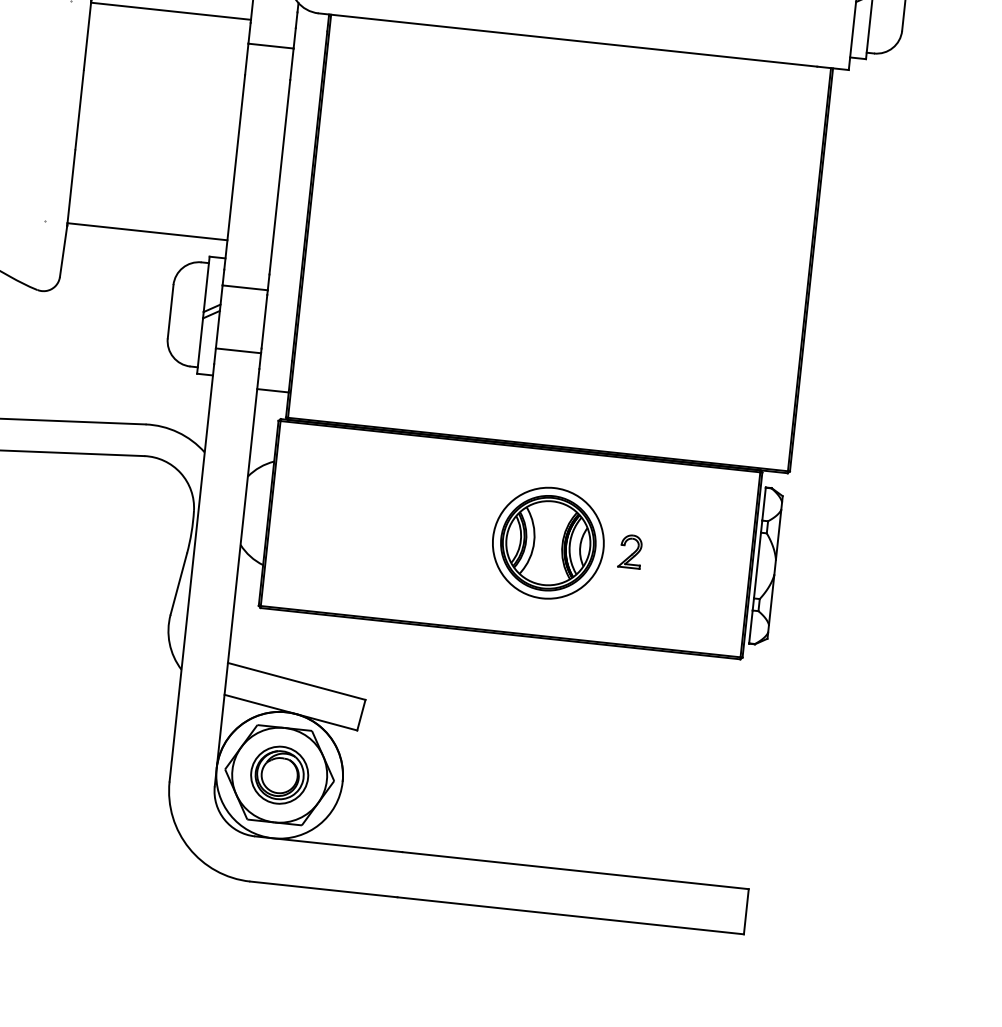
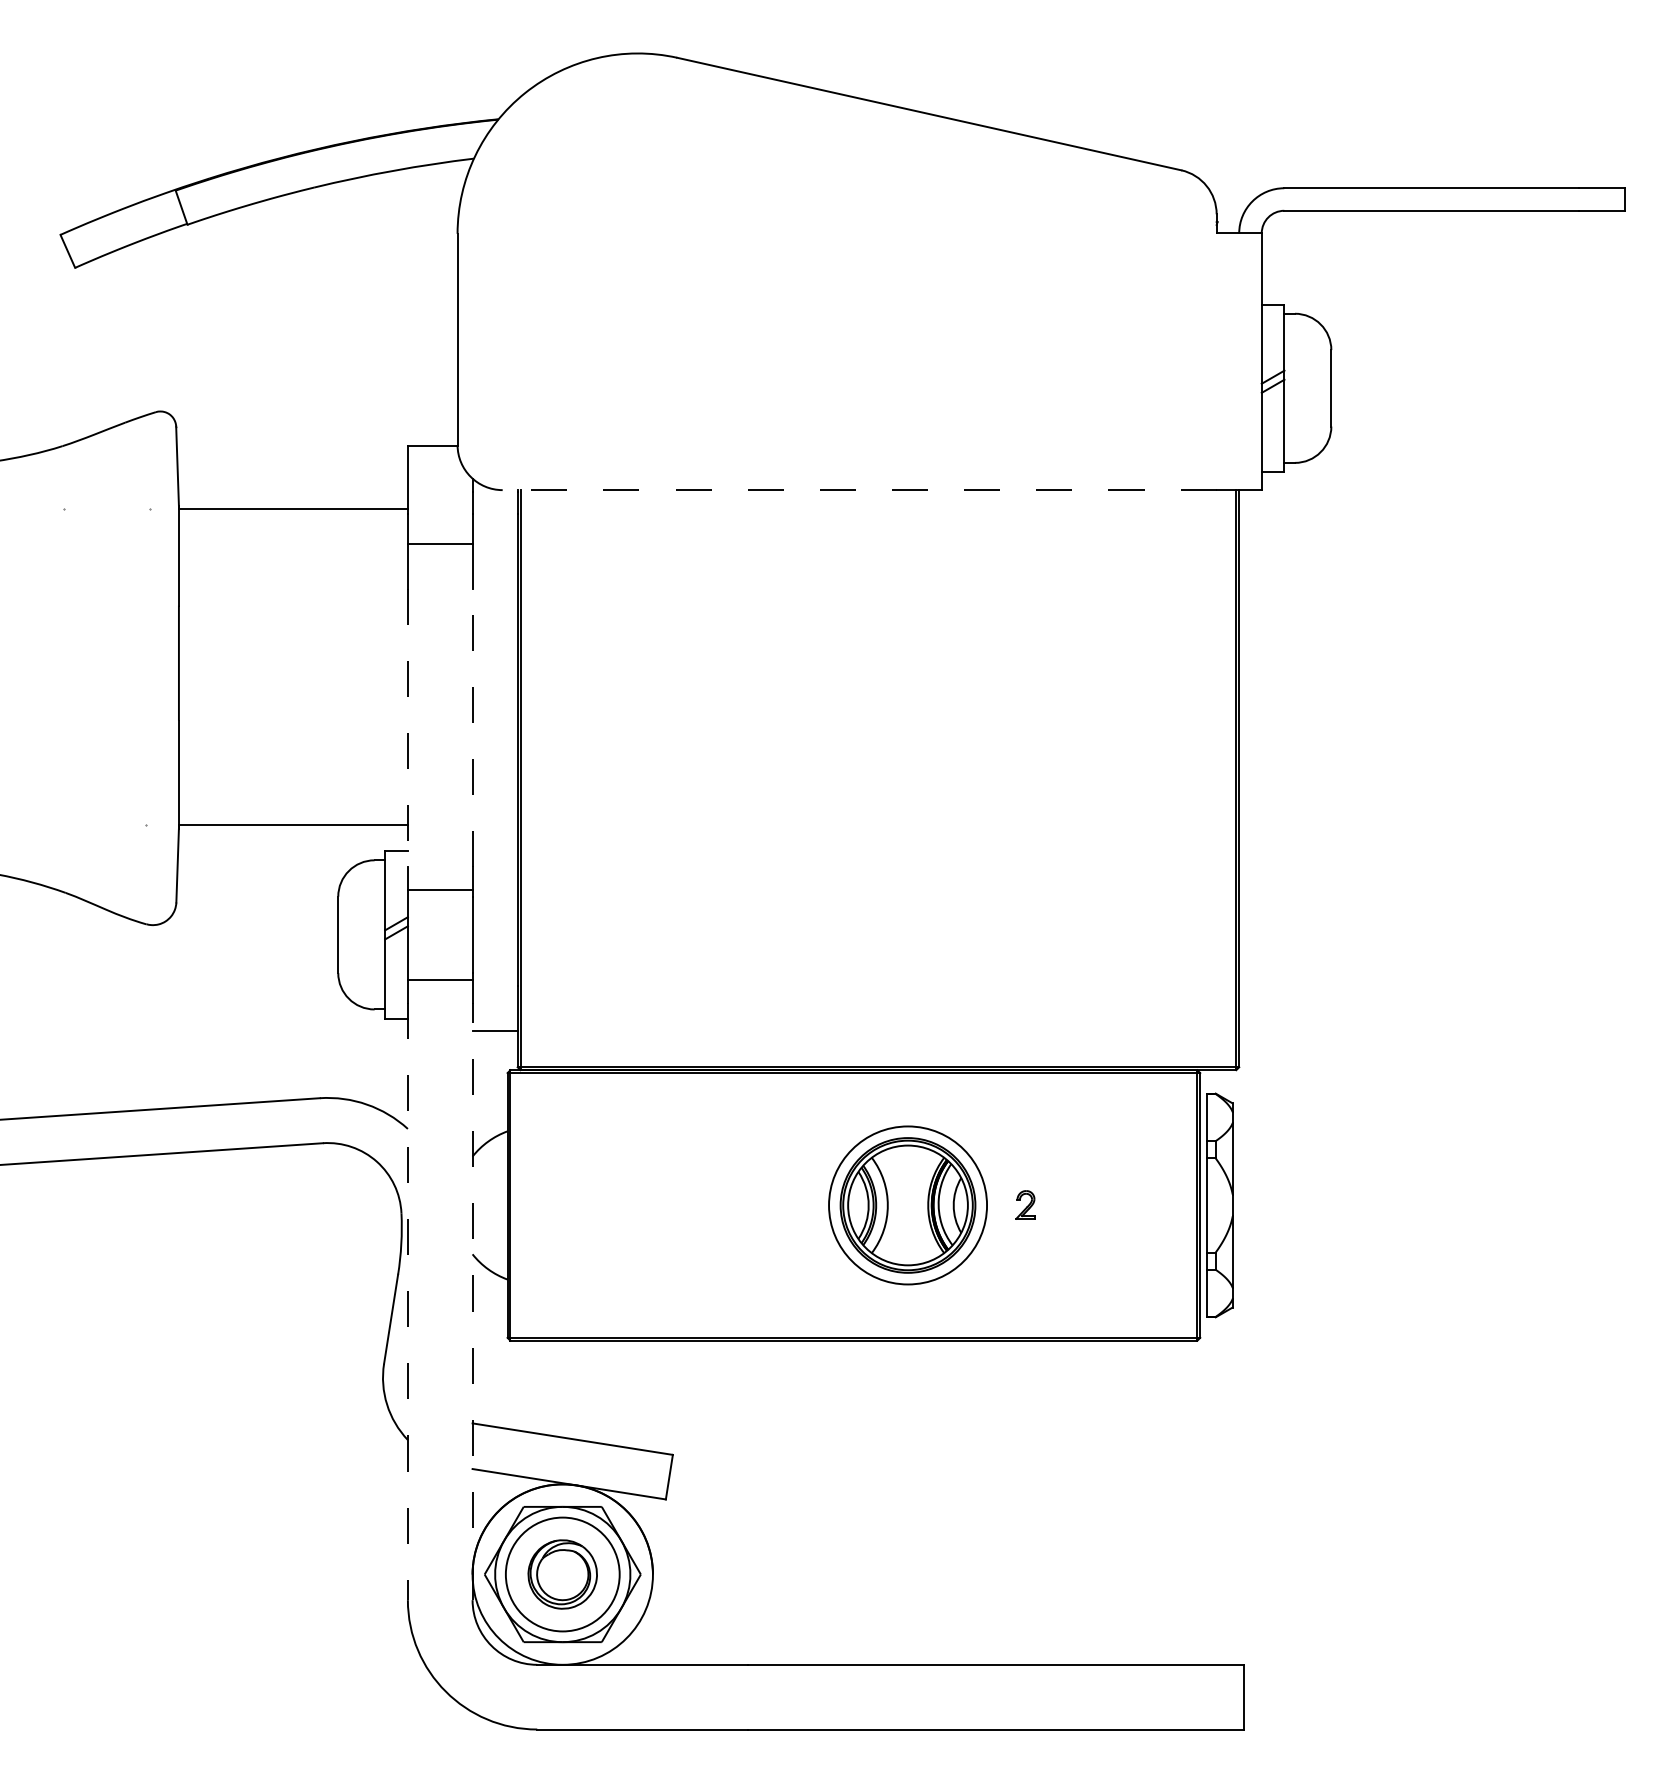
line: (567, 40) -> (859, 490), solid -> dashed
line: (234, 172) -> (407, 728), solid -> dashed
line: (279, 176) -> (472, 727), solid -> dashed
part: (630, 551) -> (1025, 1204), size x0.6
line: (191, 572) -> (407, 1301), solid -> dashed
line: (237, 577) -> (472, 1301), solid -> dashed
circle: (279, 775) -> (562, 1574), size x1.4

